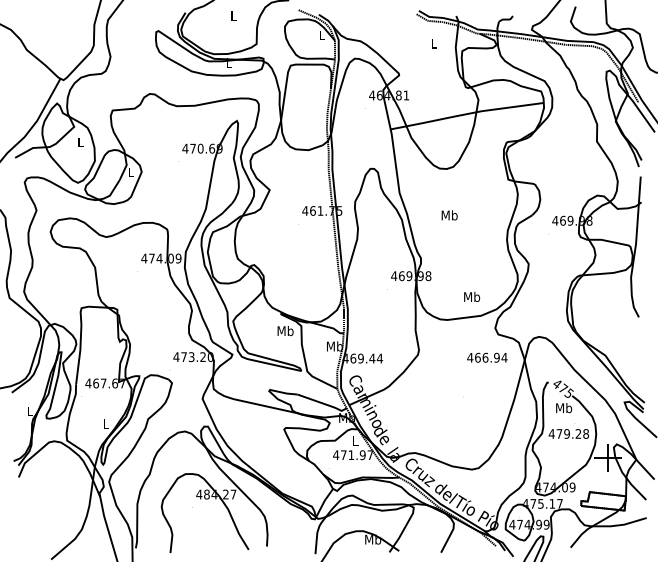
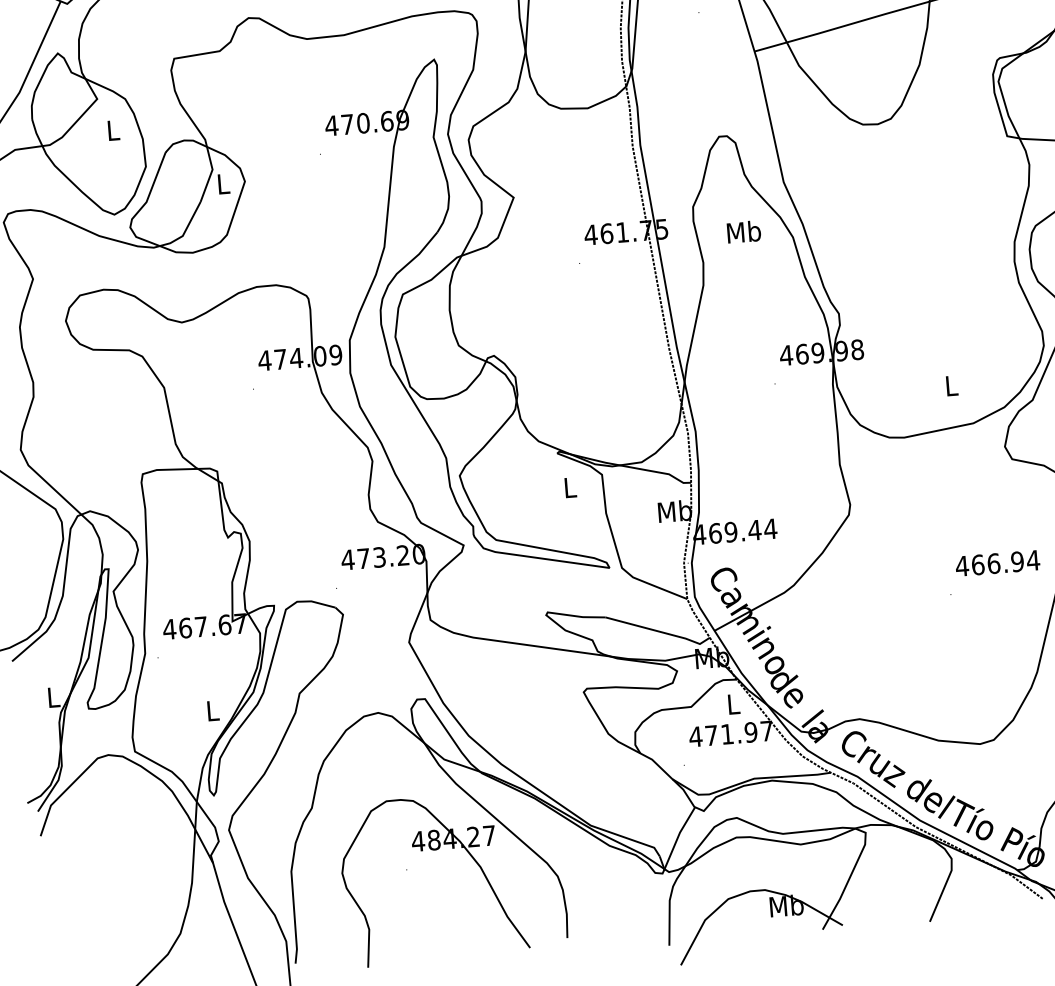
text: (449, 215) -> (743, 232), moved
text: (472, 296) -> (952, 384), Mb -> L
text: (285, 330) -> (569, 486), Mb -> L
text: (487, 357) -> (997, 562), moved

